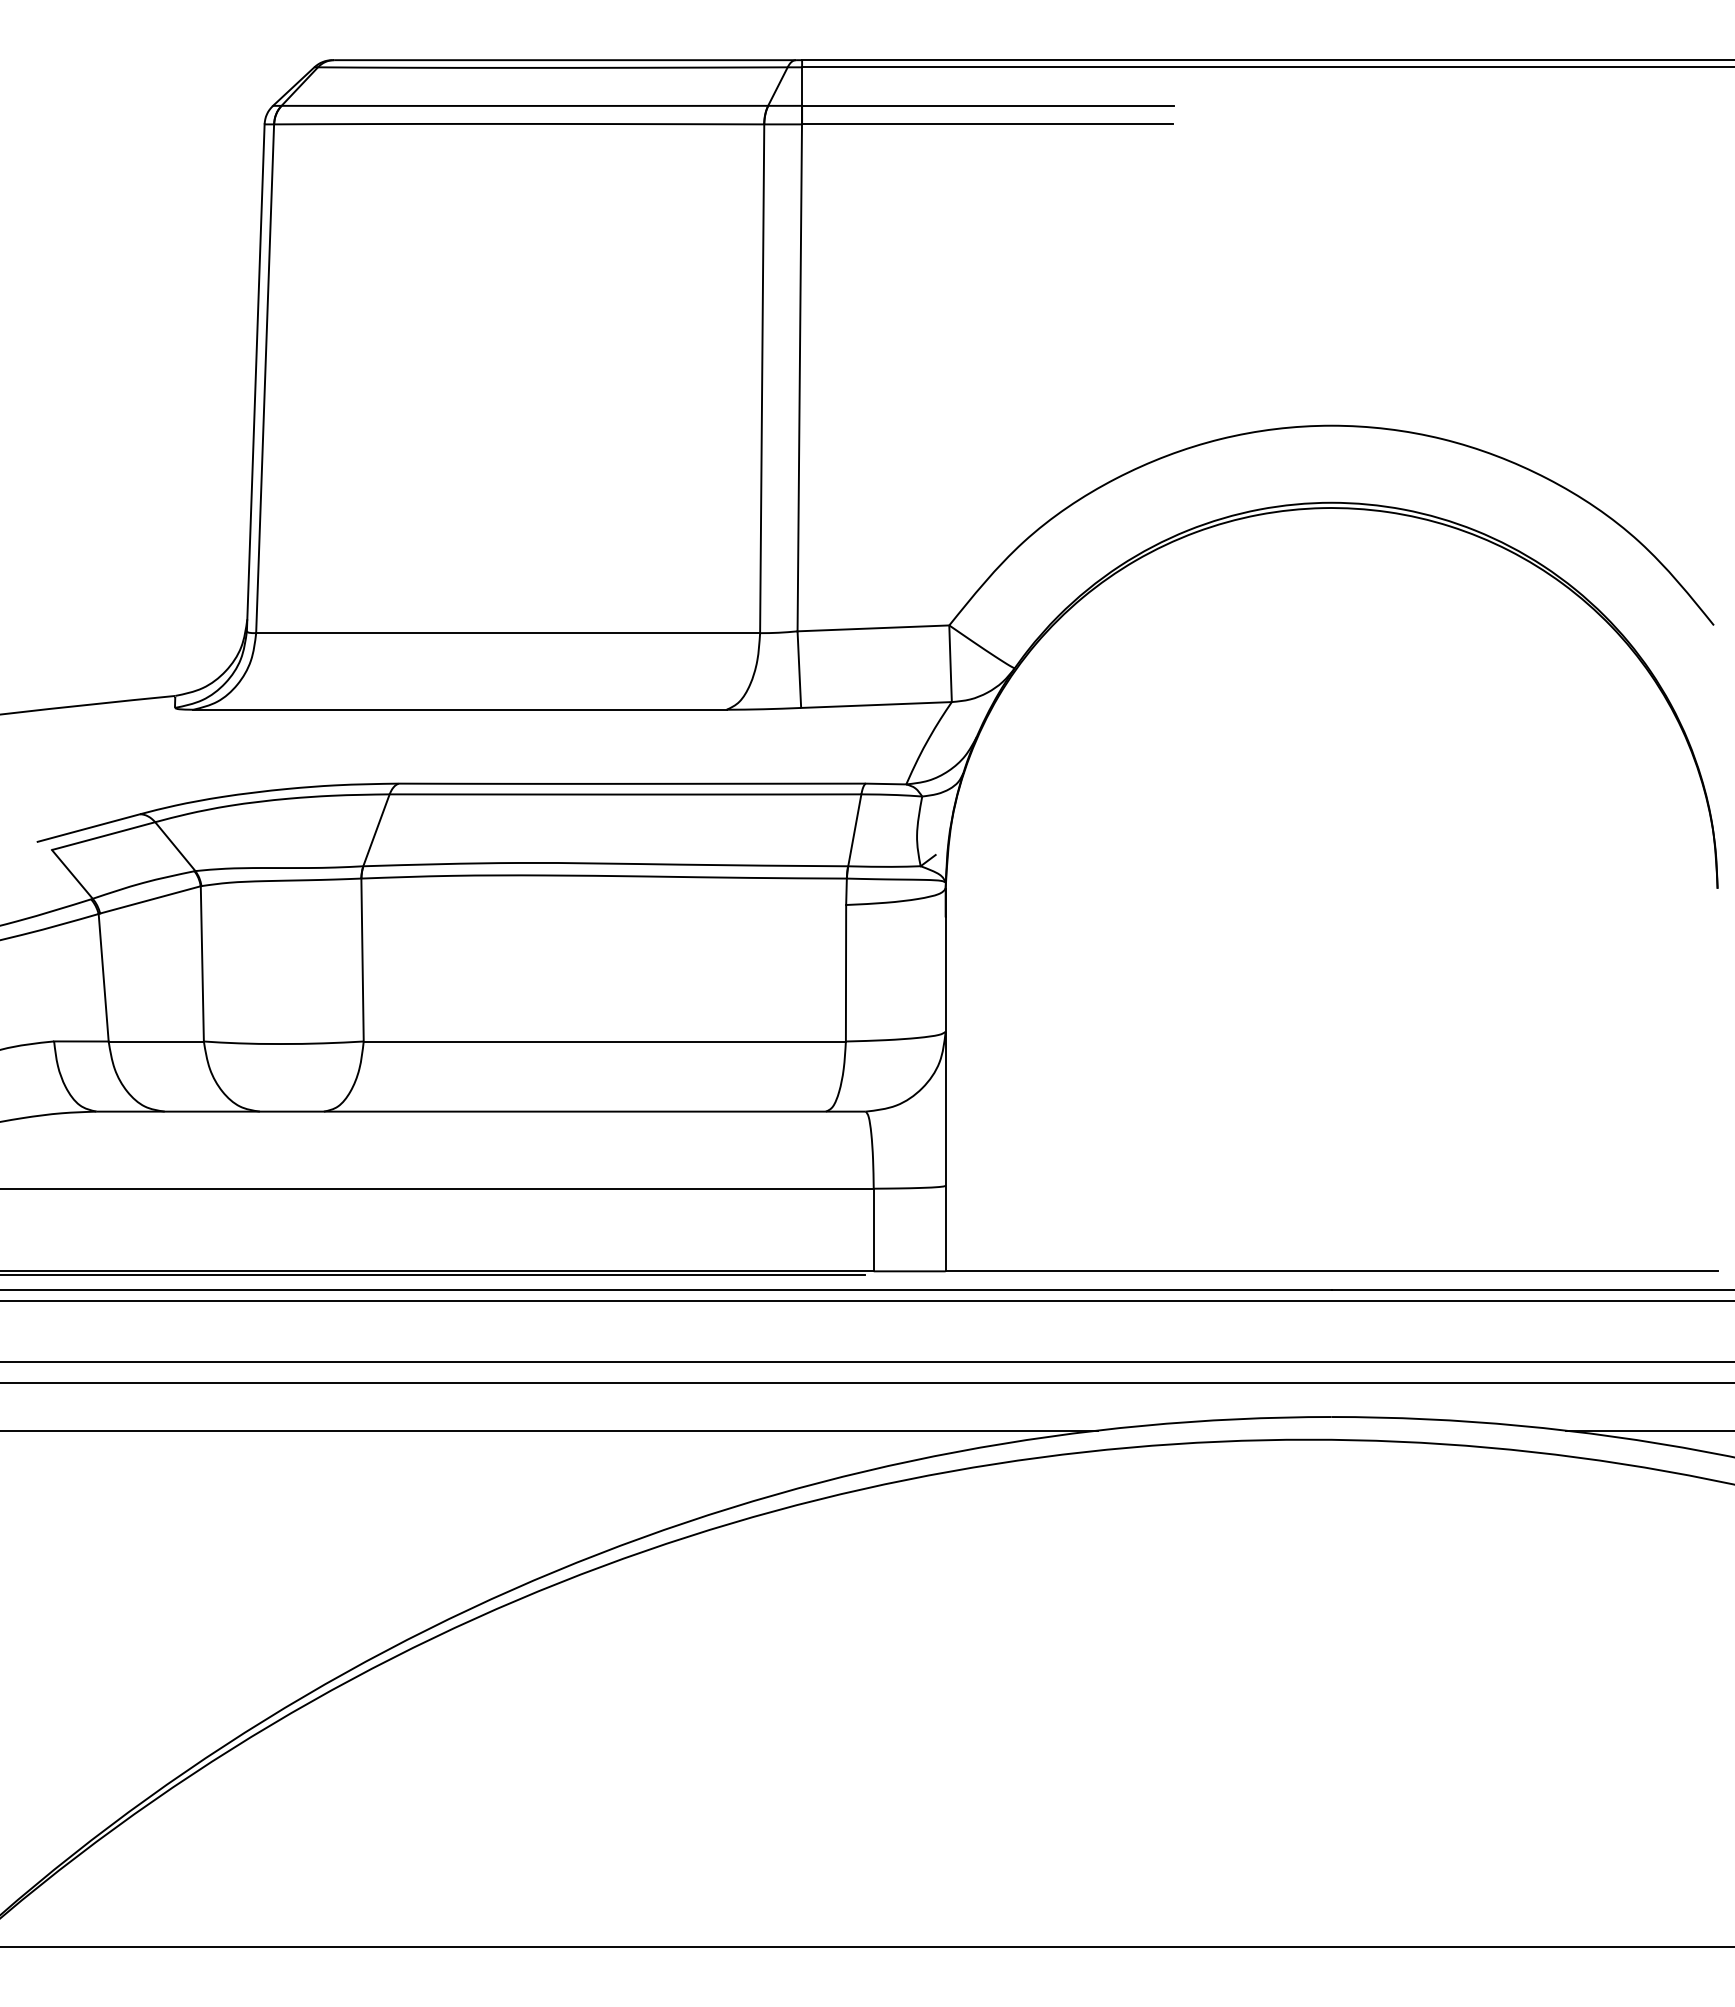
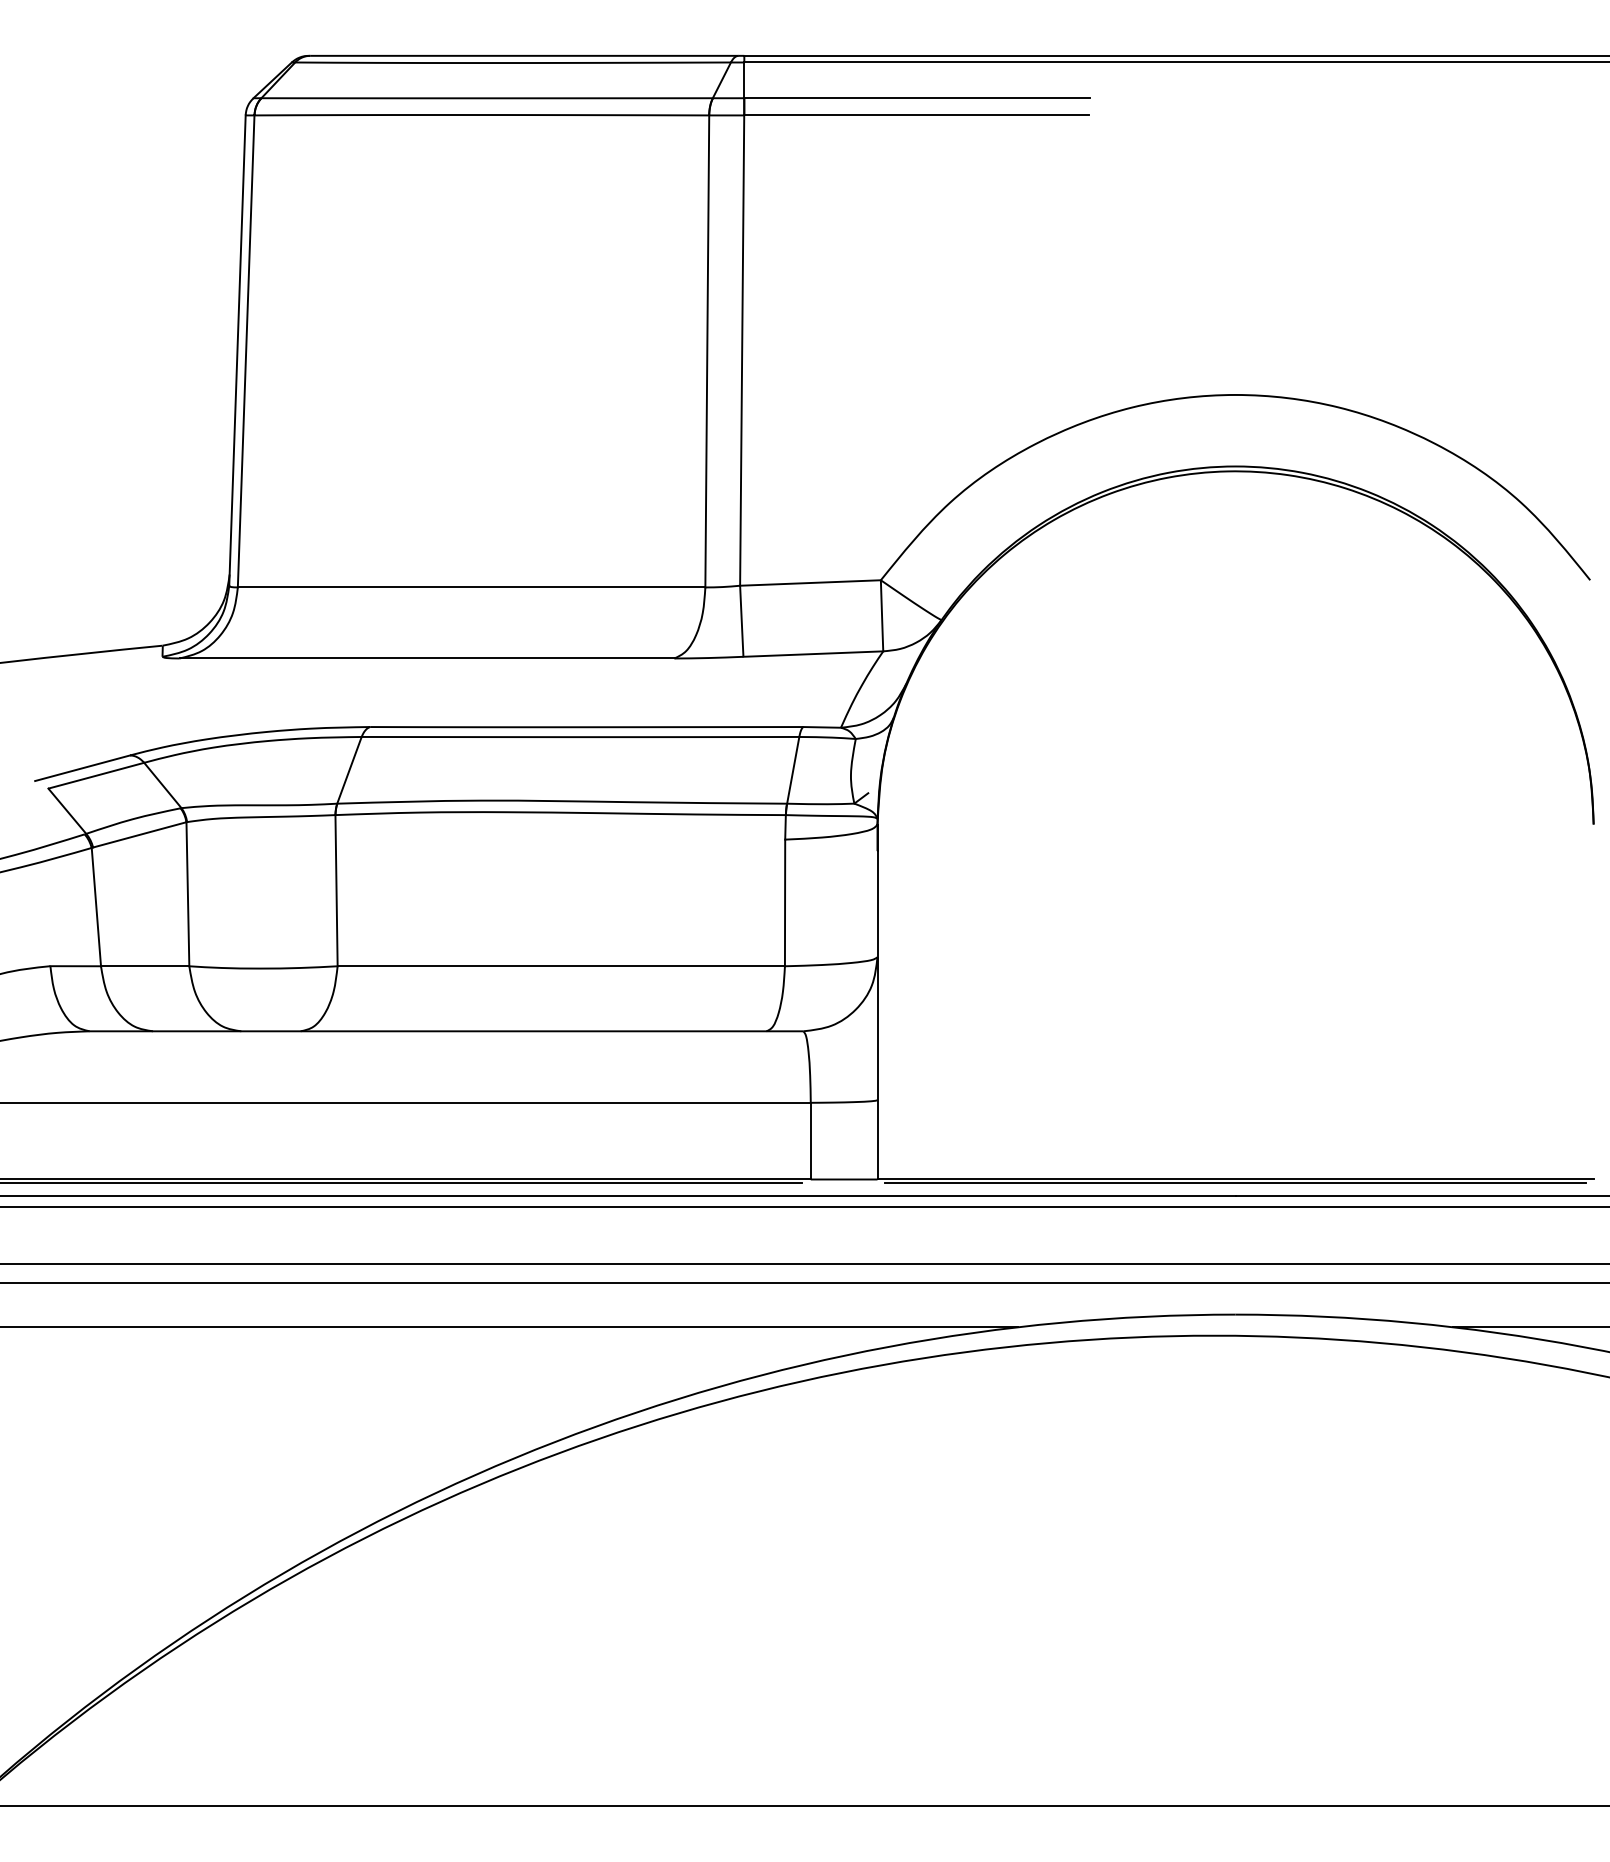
line: (1331, 1274) -> (1235, 1182), added

